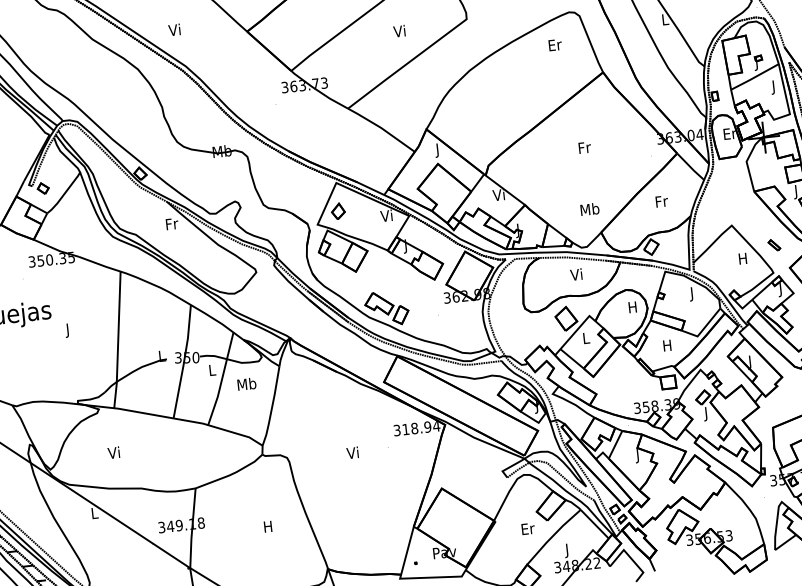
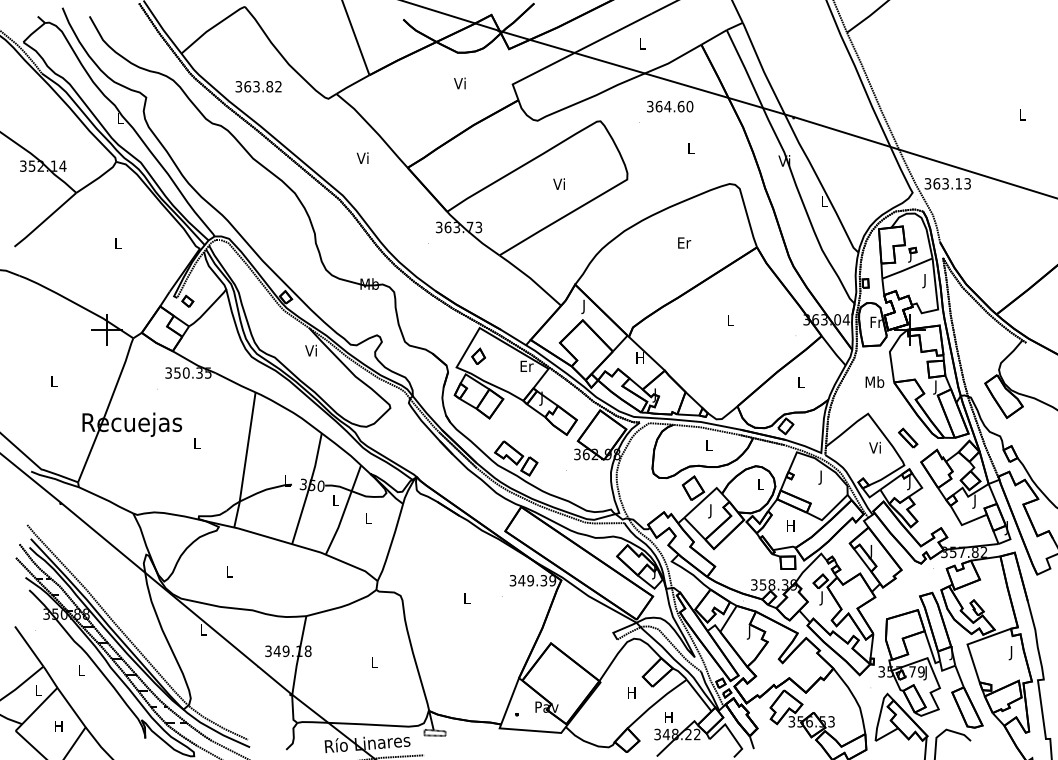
text: (174, 29) -> (362, 157), moved
text: (555, 44) -> (684, 242), moved
text: (729, 134) -> (875, 322), Er -> Fr
text: (584, 146) -> (730, 319), Fr -> L
text: (498, 194) -> (639, 357), Vi -> H
text: (662, 200) -> (801, 381), Fr -> L
text: (589, 208) -> (874, 381), moved
text: (386, 215) -> (526, 365), Vi -> Er
text: (171, 223) -> (311, 350), Fr -> Vi
part: (774, 244) -> (908, 437), size x1.67
text: (741, 258) -> (874, 447), H -> Vi
text: (576, 274) -> (708, 445), Vi -> L
text: (632, 307) -> (760, 484), H -> L
text: (68, 330) -> (197, 445), J -> L
text: (586, 339) -> (711, 511), L -> J
text: (246, 383) -> (368, 517), Mb -> L
text: (421, 427) -> (537, 580), 318.94 -> 349.39
text: (113, 452) -> (228, 571), Vi -> L
text: (352, 452) -> (466, 597), Vi -> L
text: (267, 527) -> (373, 662), H -> L
text: (528, 528) -> (632, 692), Er -> H
text: (566, 550) -> (668, 718), J -> H

